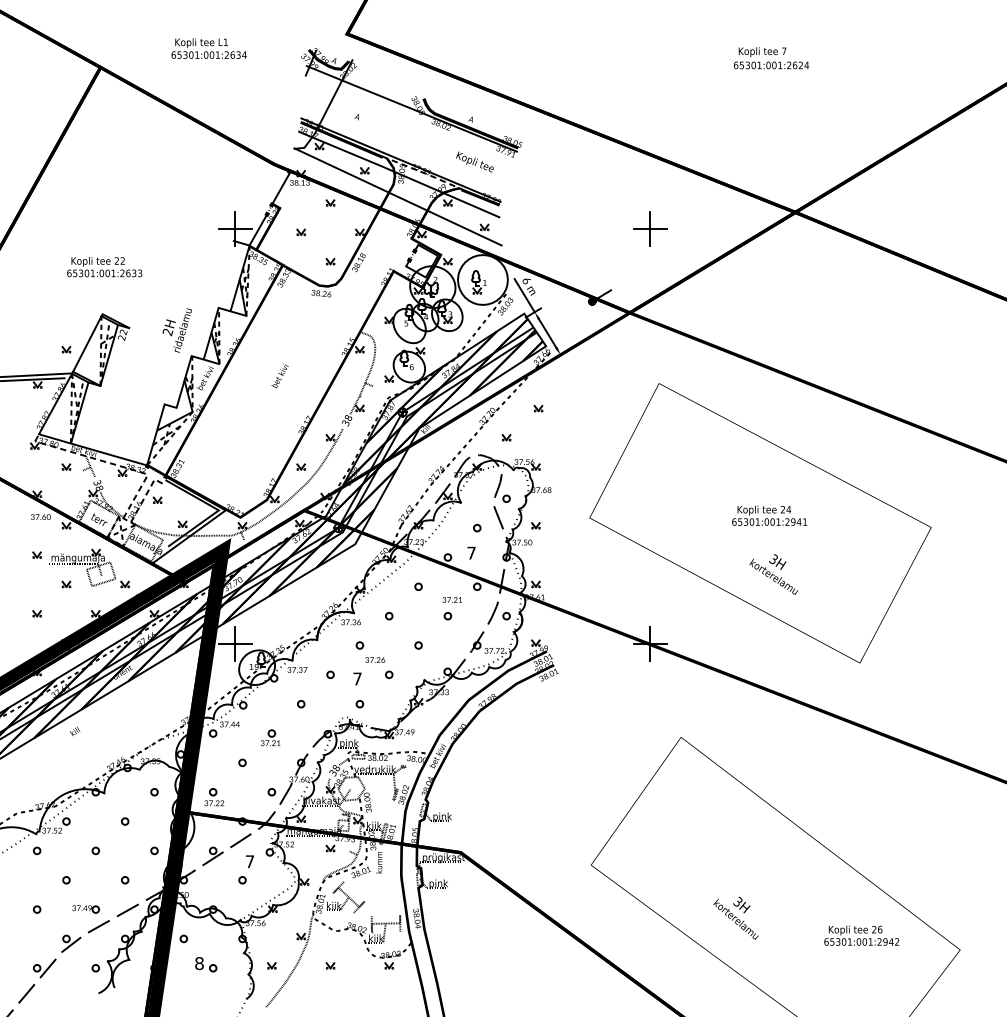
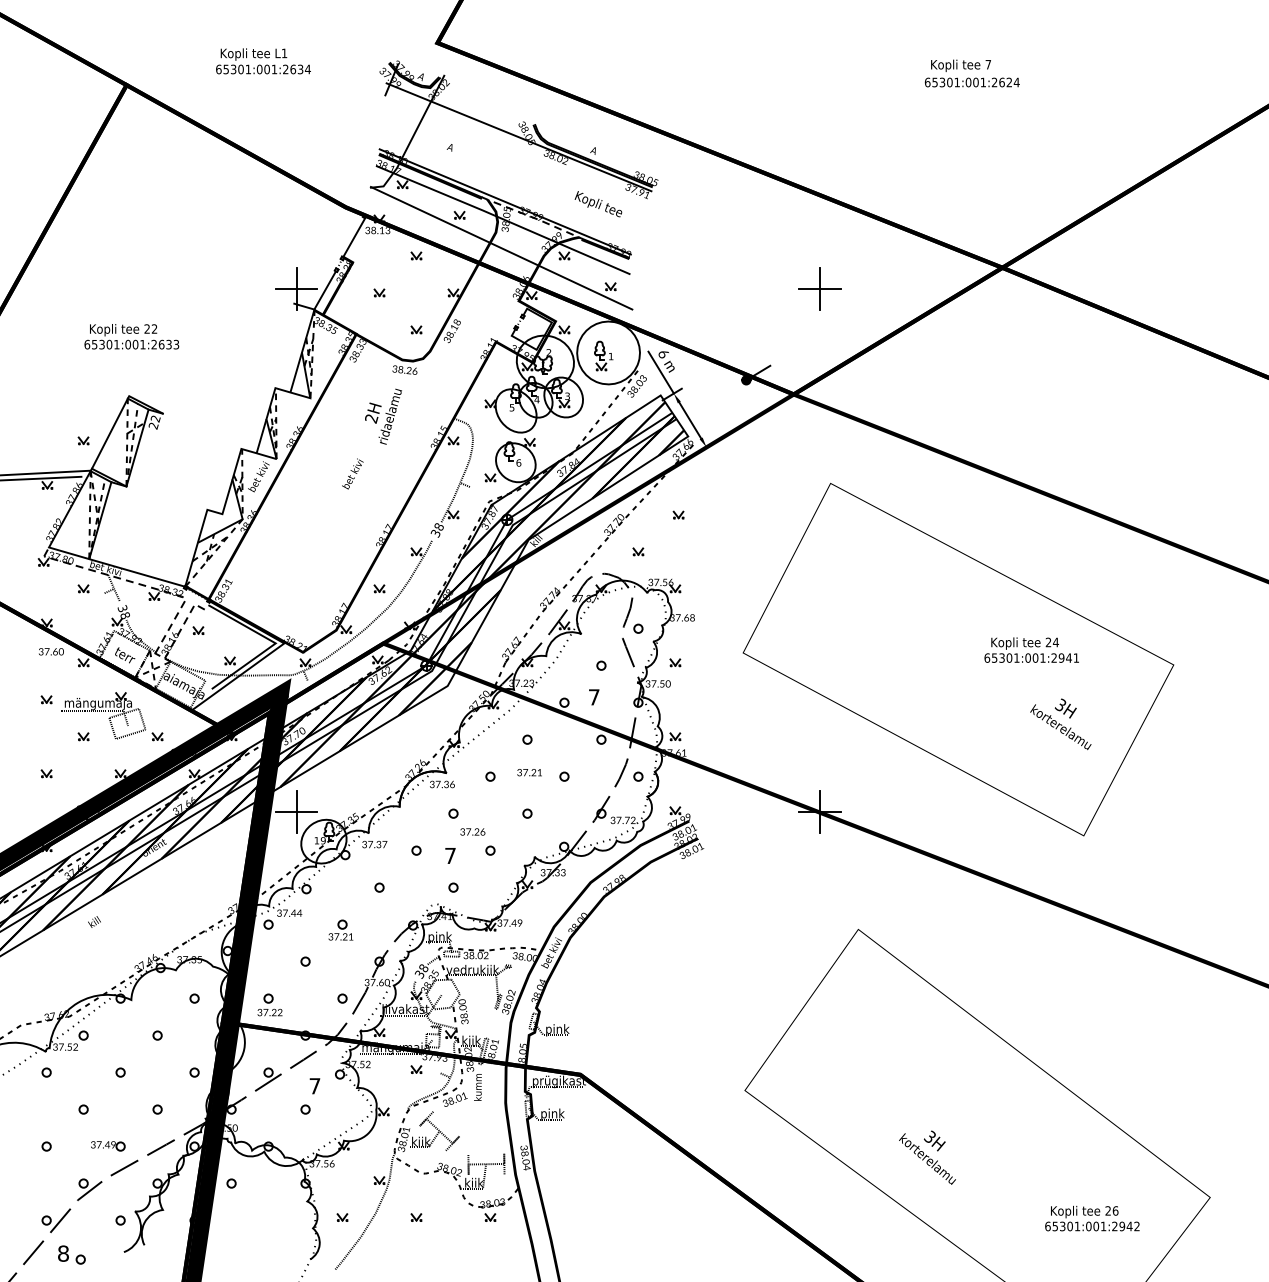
text: (176, 330) -> (382, 416), moved
text: (769, 515) -> (1031, 649), moved
text: (773, 574) -> (1060, 724), moved
text: (451, 599) -> (528, 772), moved
text: (861, 935) -> (1092, 1218), moved
part: (206, 964) -> (72, 1254), moved

